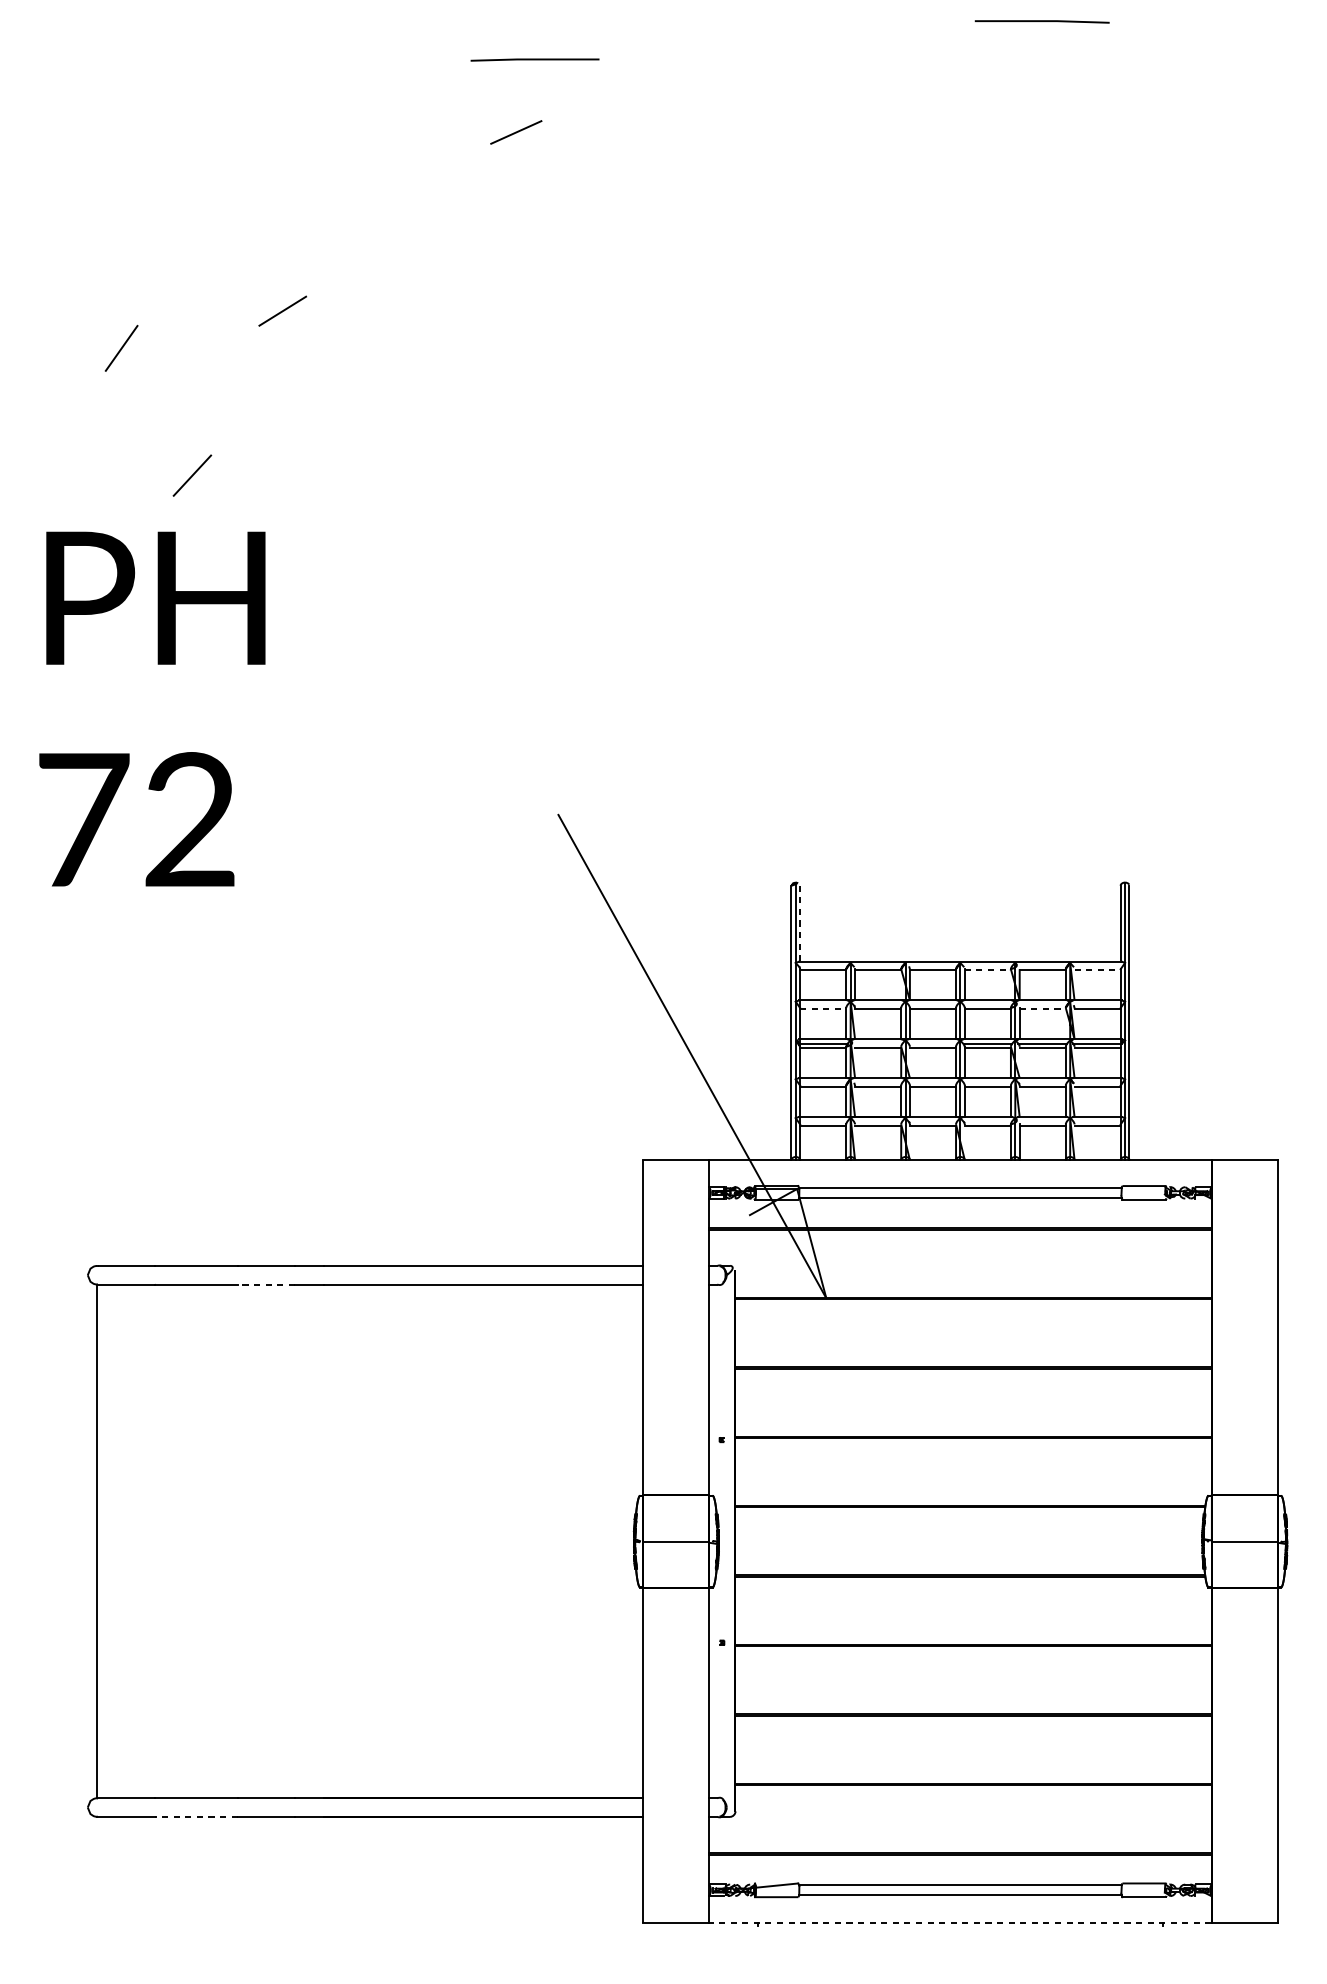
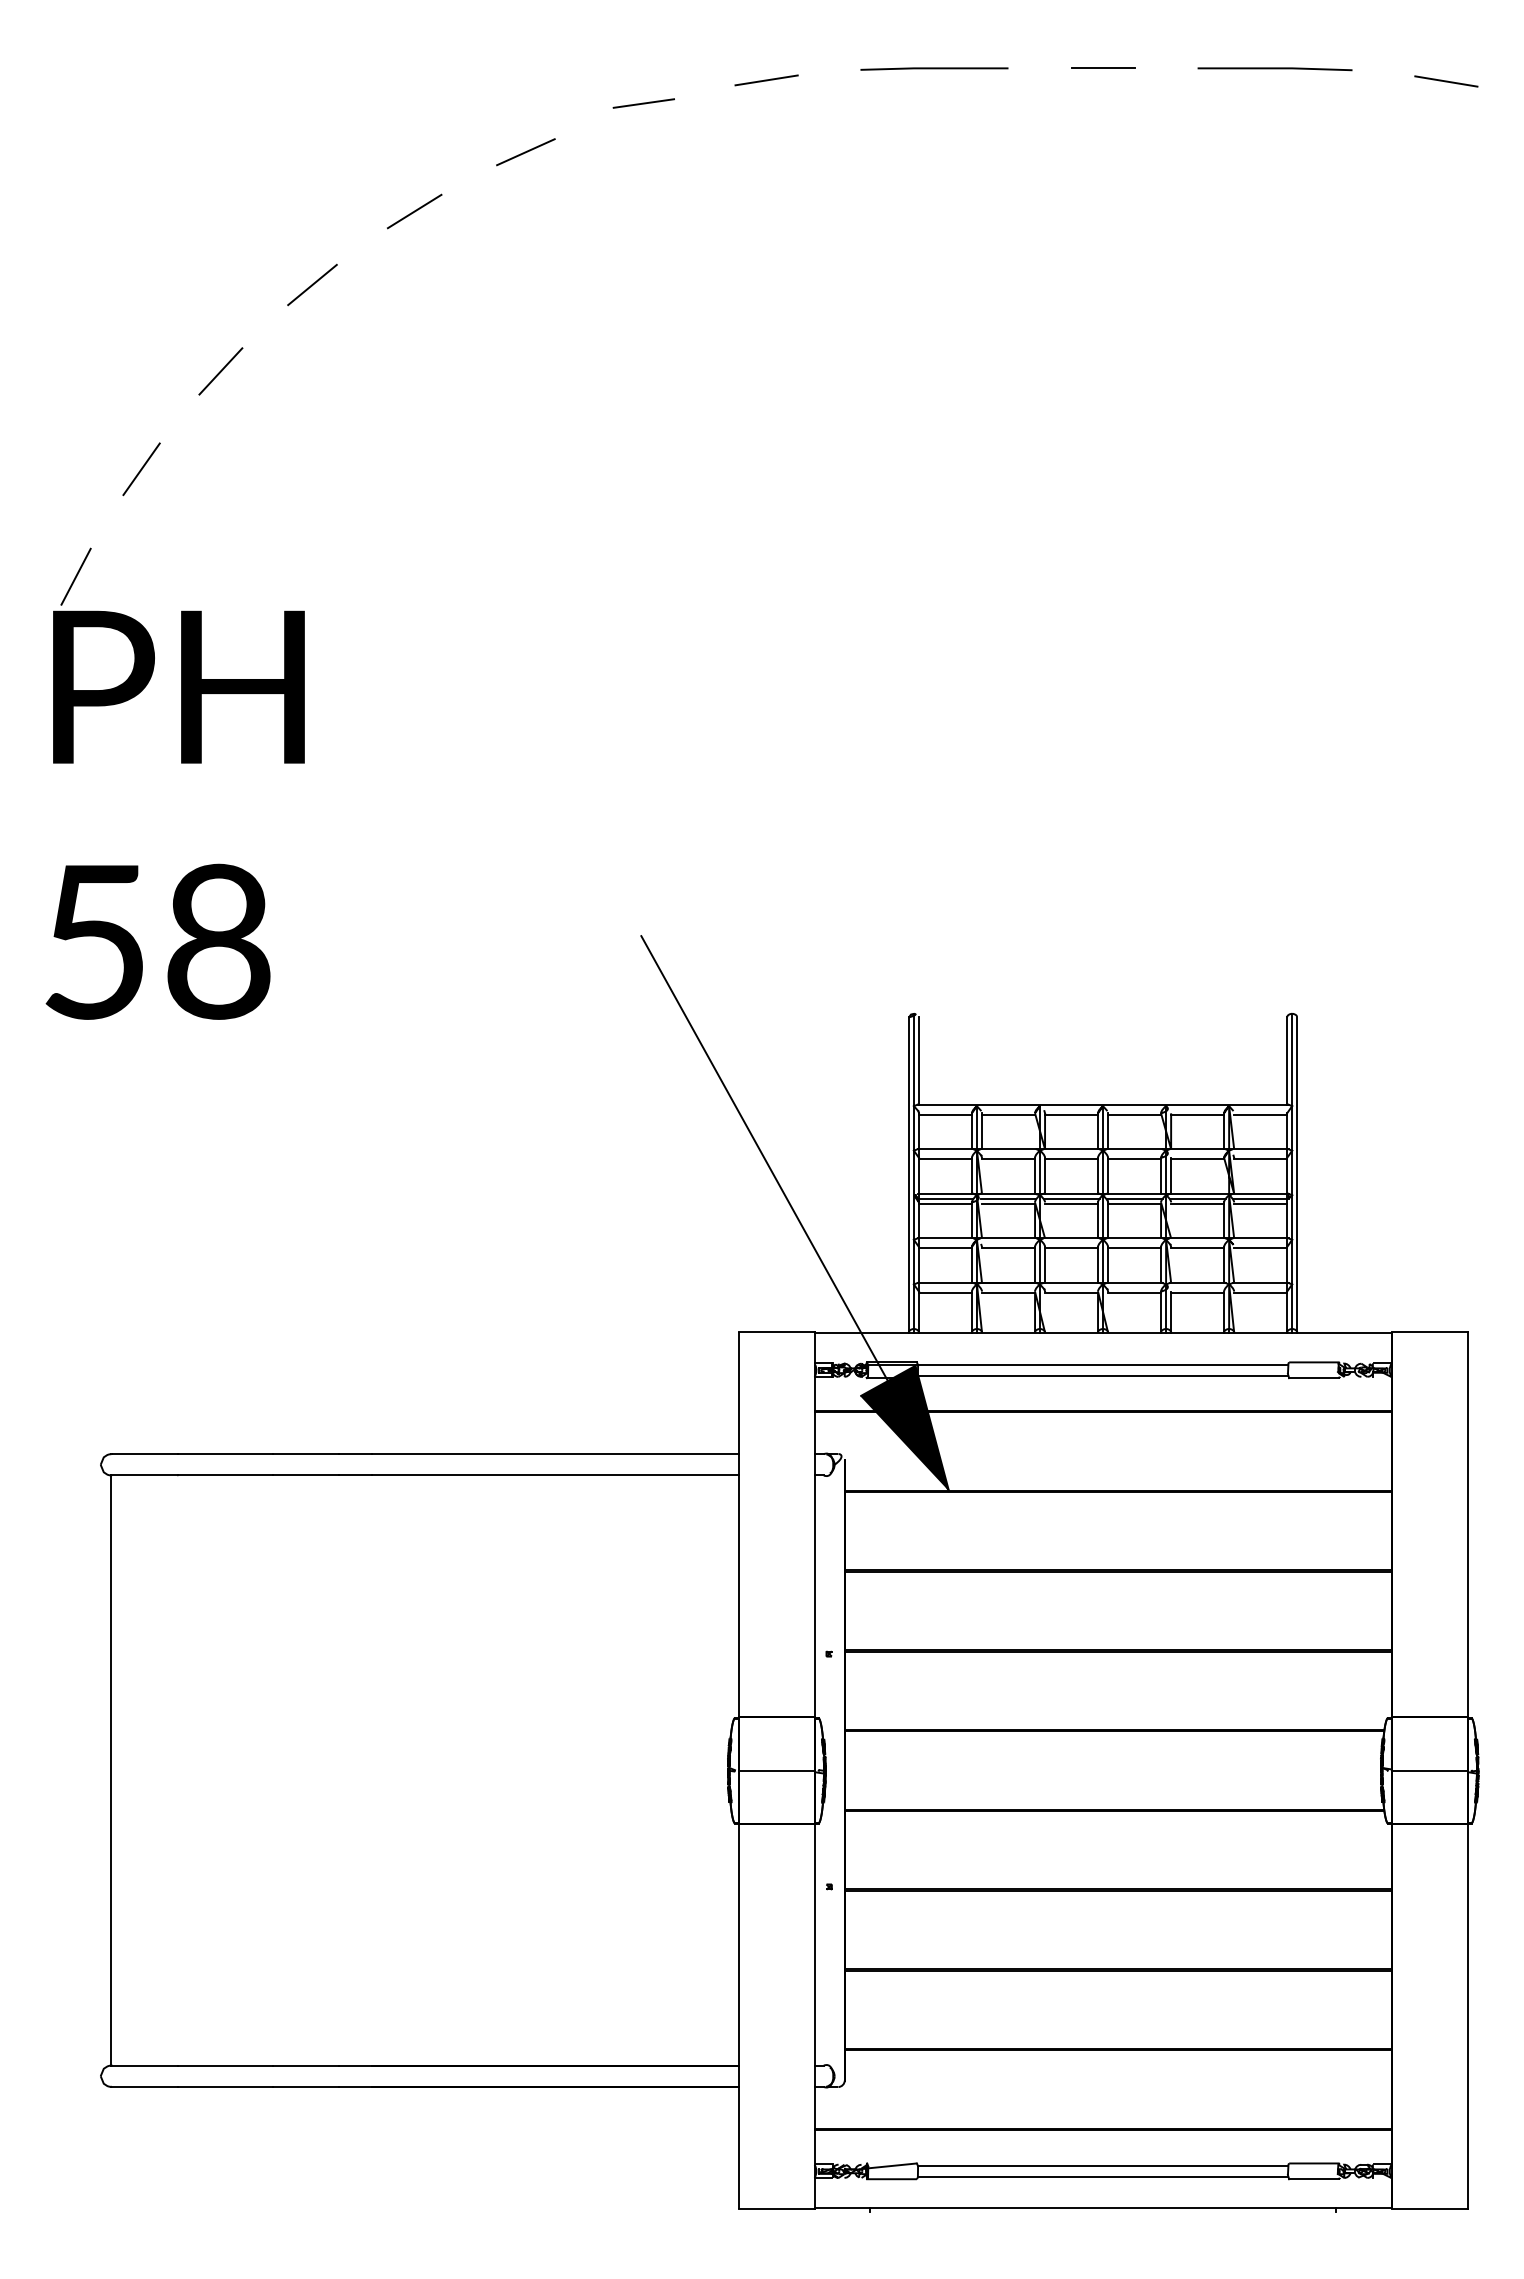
line: (1041, 22) -> (1274, 69), moved
line: (535, 59) -> (934, 68), moved
line: (959, 59) -> (1102, 68), added
line: (667, 70) -> (766, 80), added
line: (1259, 70) -> (1446, 81), added
line: (560, 90) -> (643, 103), added
line: (515, 132) -> (525, 152), moved
line: (272, 247) -> (312, 284), added
line: (282, 311) -> (414, 211), moved
line: (121, 348) -> (141, 469), moved
line: (192, 475) -> (220, 371), moved
line: (65, 501) -> (75, 576), added
text: (137, 819) -> (157, 941), 72 -> 58
line: (799, 924) -> (918, 1061), dashed -> solid
line: (988, 970) -> (1135, 1114), dashed -> solid
line: (1098, 970) -> (1261, 1114), dashed -> solid
line: (823, 1009) -> (945, 1159), dashed -> solid
line: (1043, 1009) -> (1198, 1159), dashed -> solid
line: (878, 1043) -> (1008, 1198), added
line: (932, 1043) -> (1071, 1198), added
fill: (787, 1243) -> (904, 1428), added
line: (266, 1284) -> (305, 1475), dashed -> solid
line: (196, 1816) -> (225, 2086), dashed -> solid
line: (959, 1922) -> (1102, 2208), dashed -> solid

